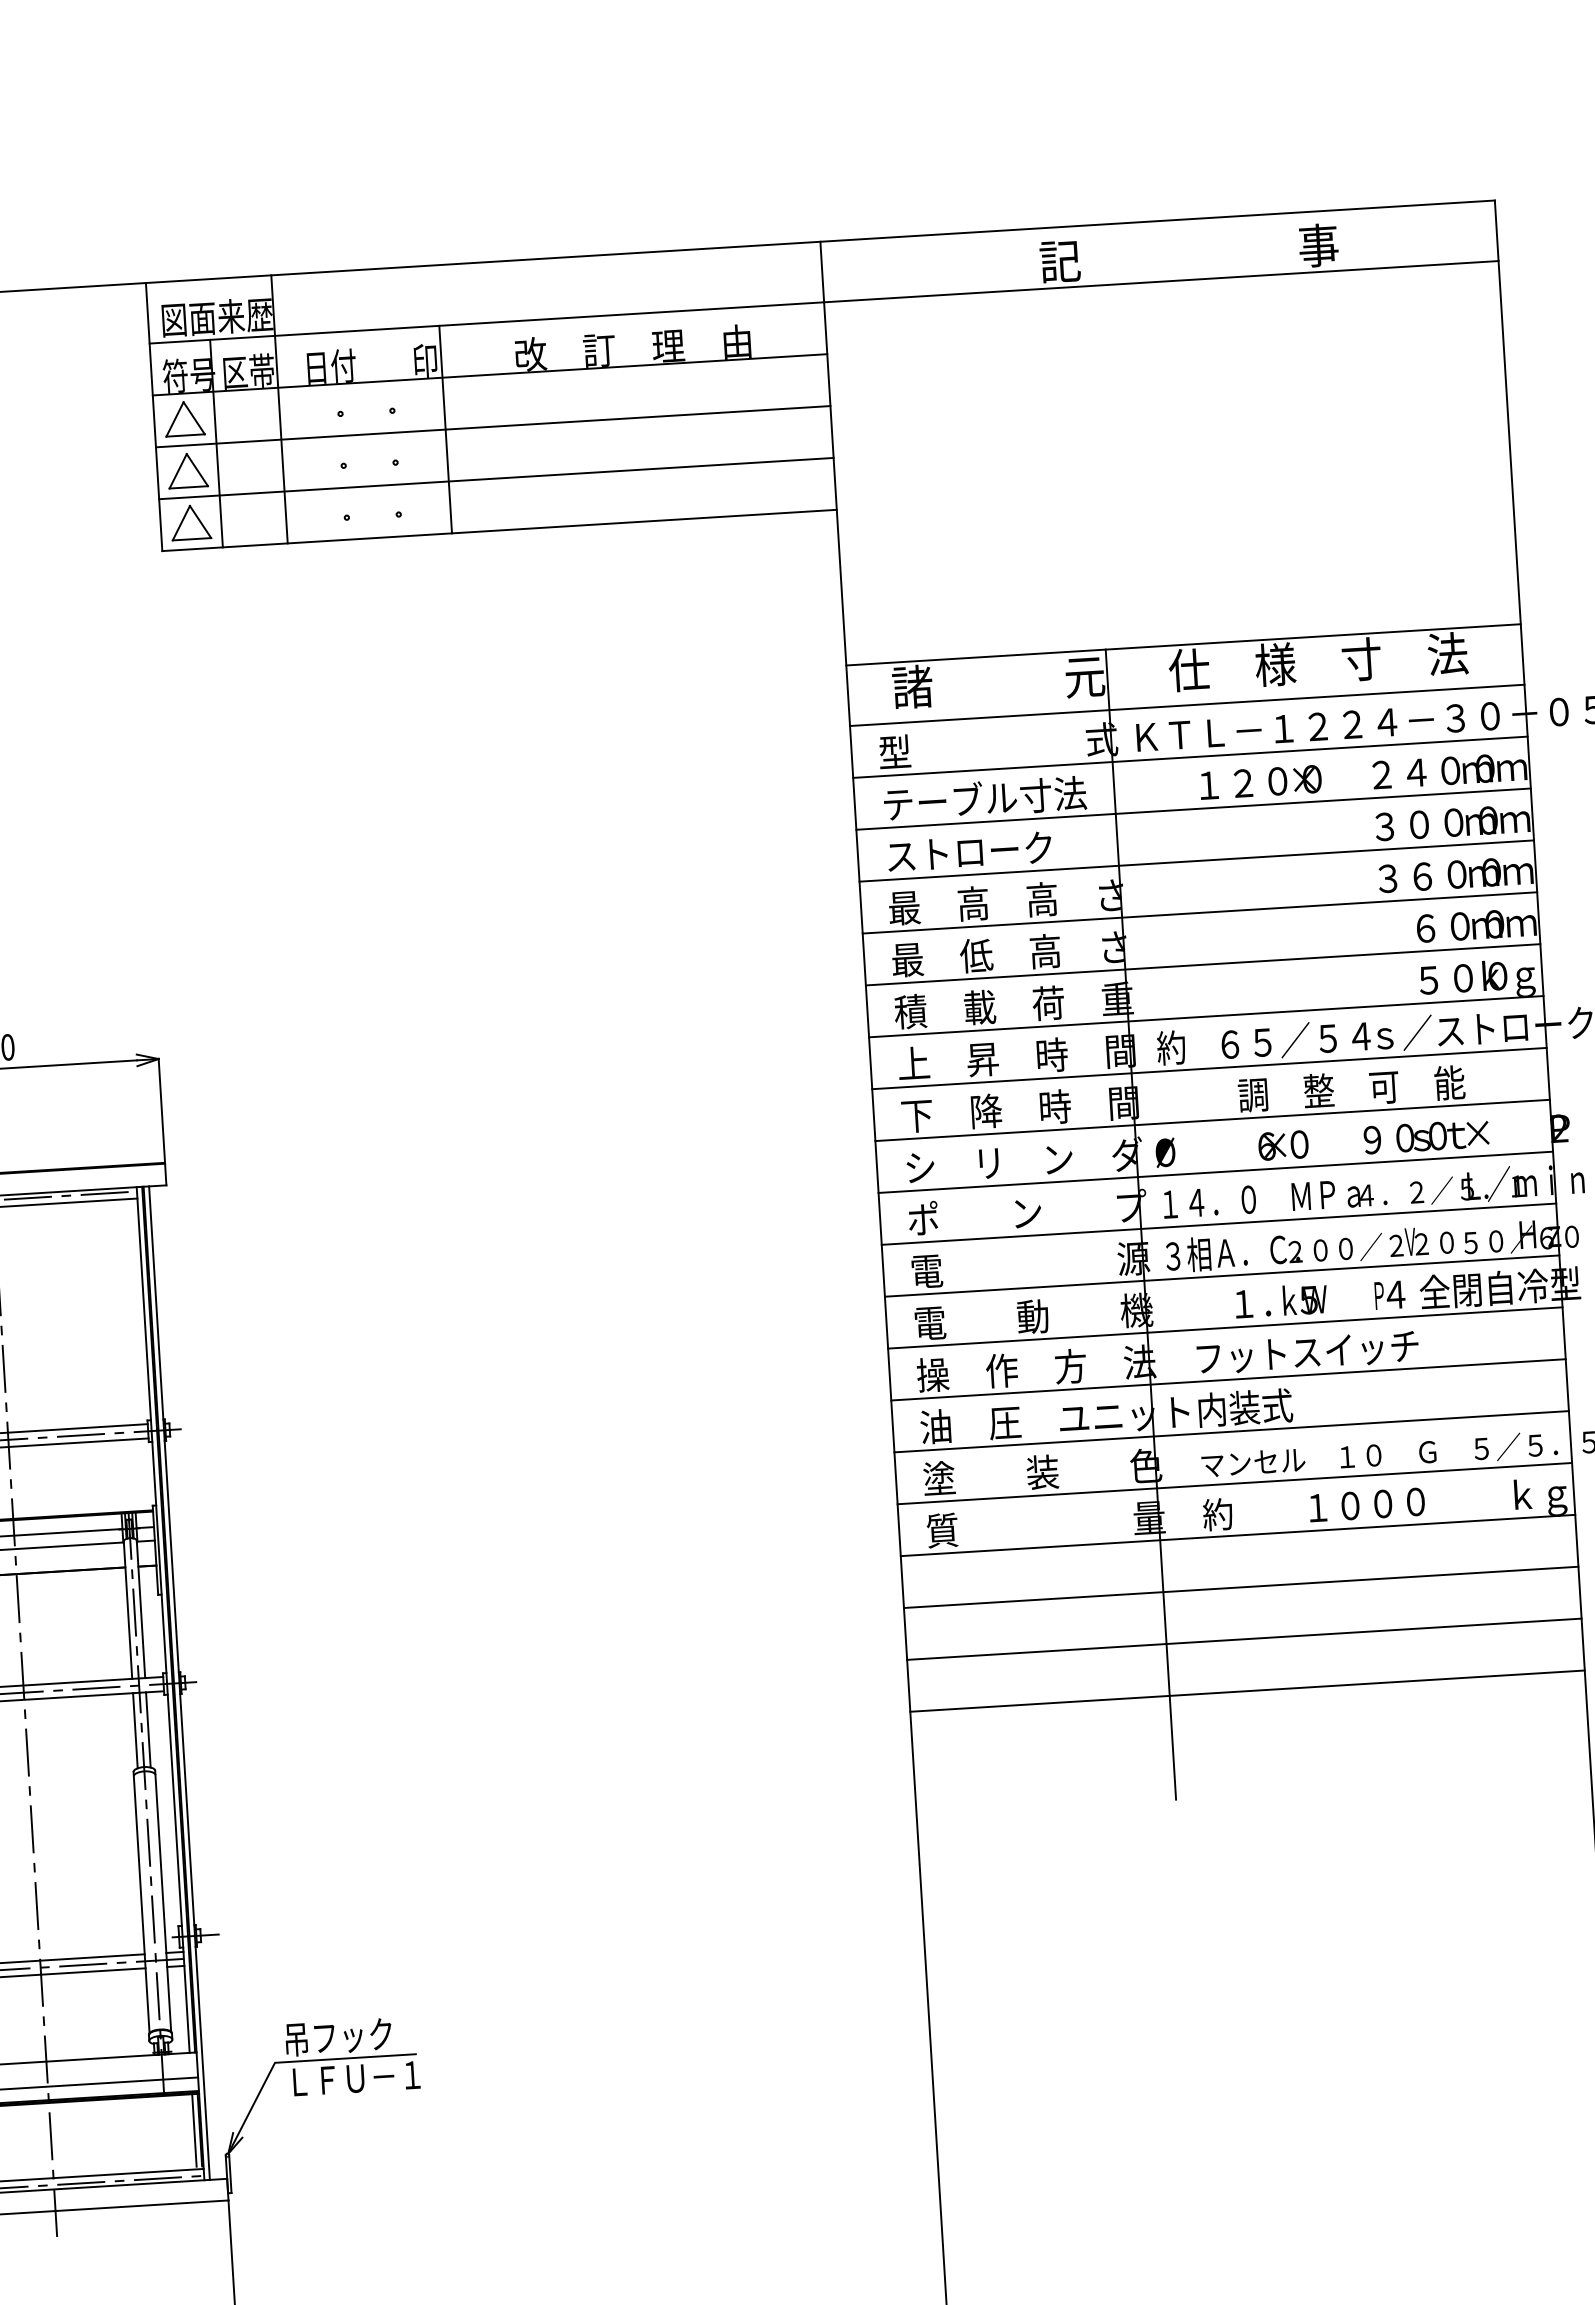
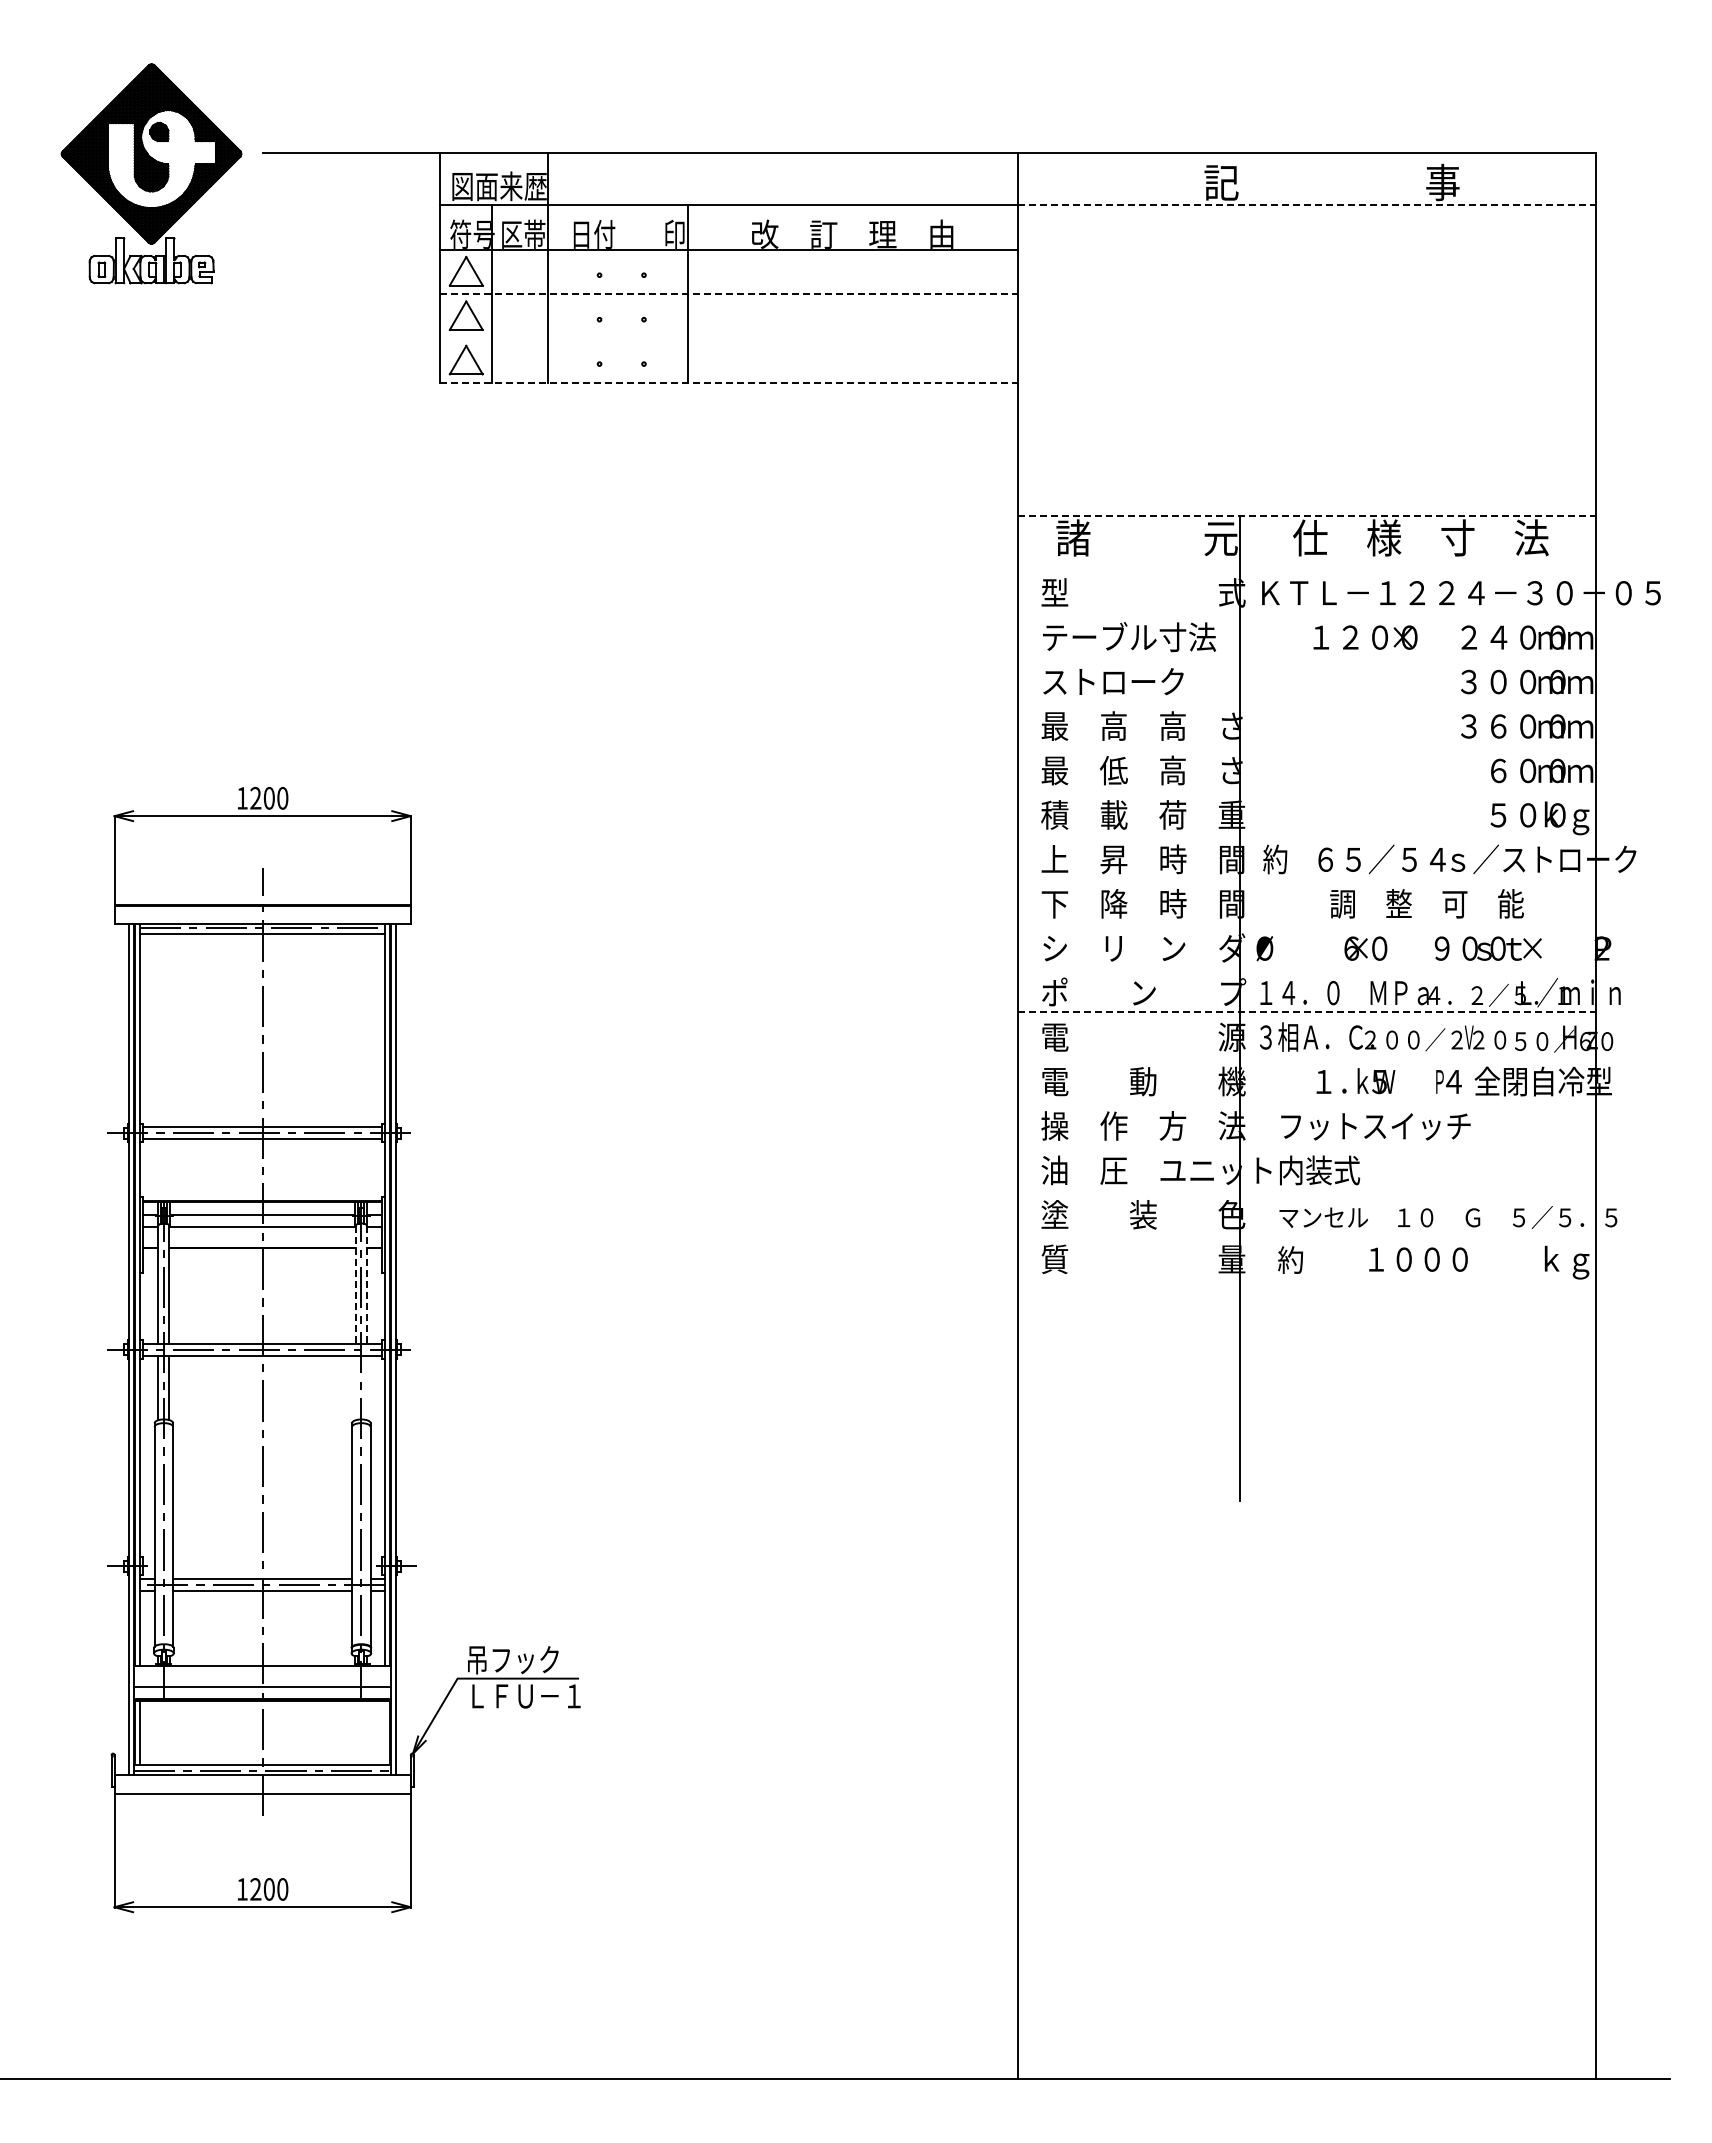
line: (1161, 282) -> (1306, 205), solid -> dashed
line: (493, 427) -> (729, 294), solid -> dashed
line: (495, 478) -> (728, 338), removed
line: (499, 529) -> (729, 382), solid -> dashed
line: (1183, 645) -> (1306, 516), solid -> dashed
line: (1186, 705) -> (1306, 568), removed
line: (1190, 757) -> (1306, 612), removed
line: (1193, 808) -> (1306, 656), removed
line: (1196, 861) -> (1306, 701), removed
line: (1199, 912) -> (1306, 745), removed
line: (1202, 965) -> (1306, 790), removed
line: (1205, 1016) -> (1306, 834), removed
line: (1209, 1069) -> (1306, 879), removed
line: (1212, 1120) -> (1306, 923), removed
line: (1215, 1171) -> (1306, 967), removed
line: (1218, 1224) -> (1306, 1012), solid -> dashed
line: (1221, 1275) -> (1306, 1056), removed
line: (1225, 1328) -> (1306, 1101), removed
line: (1228, 1379) -> (1306, 1145), removed
line: (1231, 1432) -> (1306, 1190), removed
line: (1234, 1483) -> (1306, 1234), removed
line: (1237, 1534) -> (1306, 1278), removed
line: (1240, 1587) -> (1306, 1323), removed
line: (127, 1609) -> (355, 1284), solid -> dashed
line: (140, 1609) -> (366, 1284), solid -> dashed
line: (1244, 1638) -> (1306, 1367), removed
line: (1247, 1691) -> (1306, 1412), removed
line: (147, 1729) -> (366, 1387), removed
line: (134, 1730) -> (355, 1387), removed
line: (194, 2130) -> (385, 1732), removed

